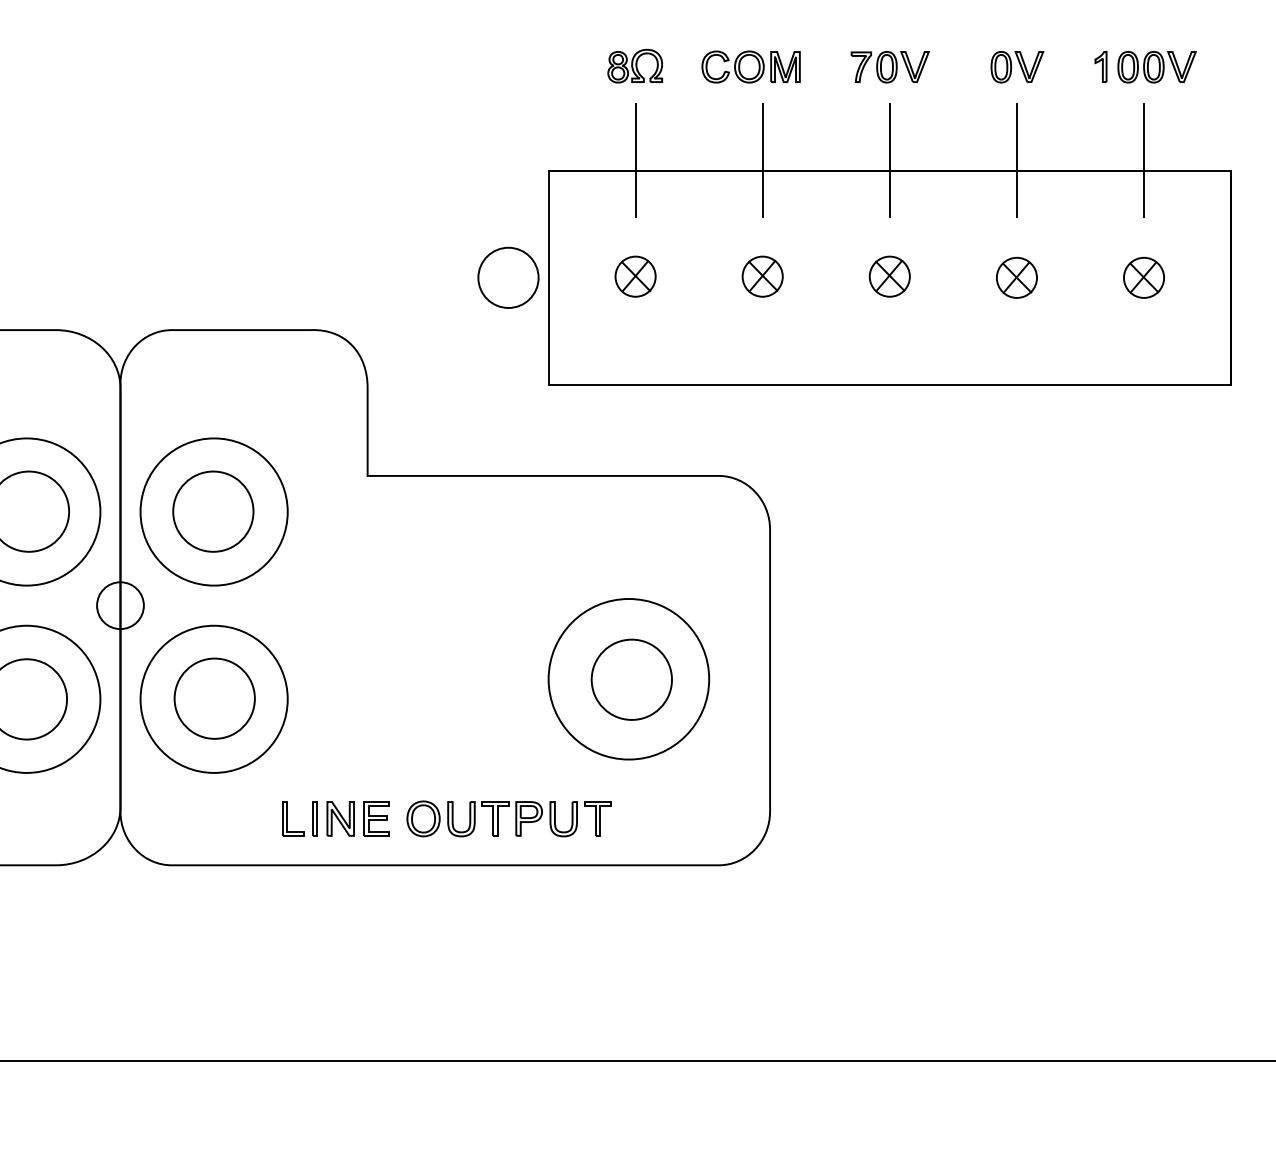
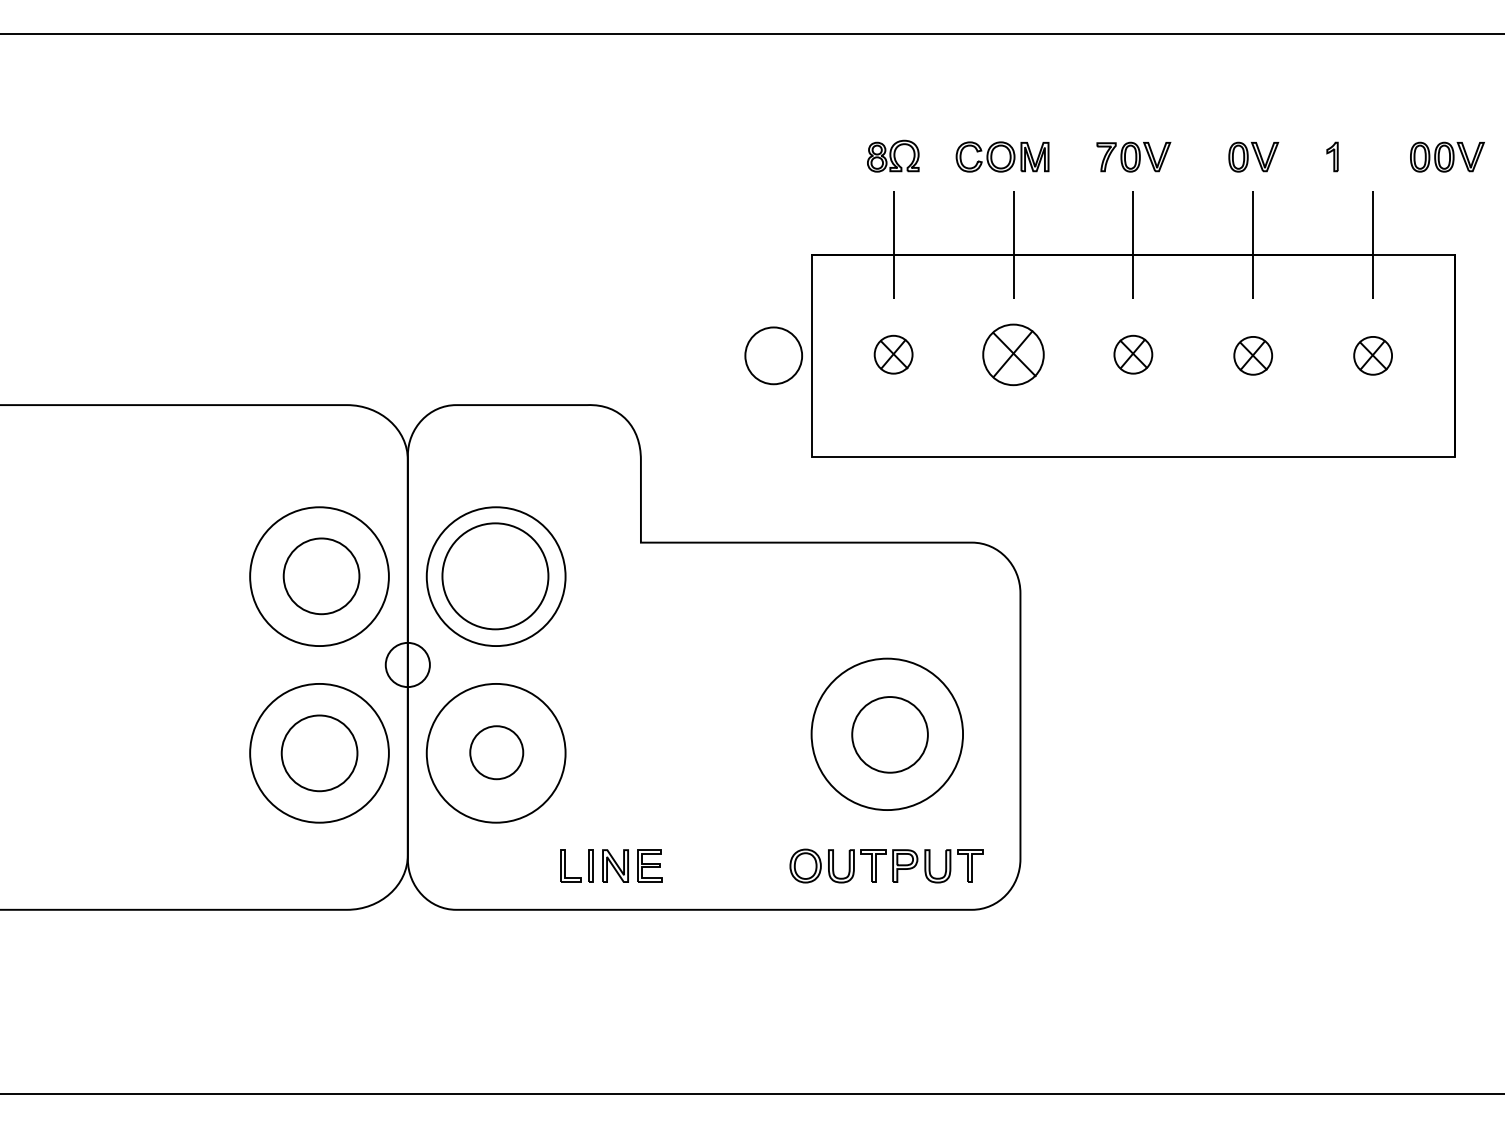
part: (1157, 66) -> (1447, 156), moved
part: (762, 276) -> (1013, 354), size x1.6
circle: (213, 511) -> (495, 576), size x1.4
circle: (214, 698) -> (496, 752), size x0.7
part: (509, 818) -> (886, 865), moved

